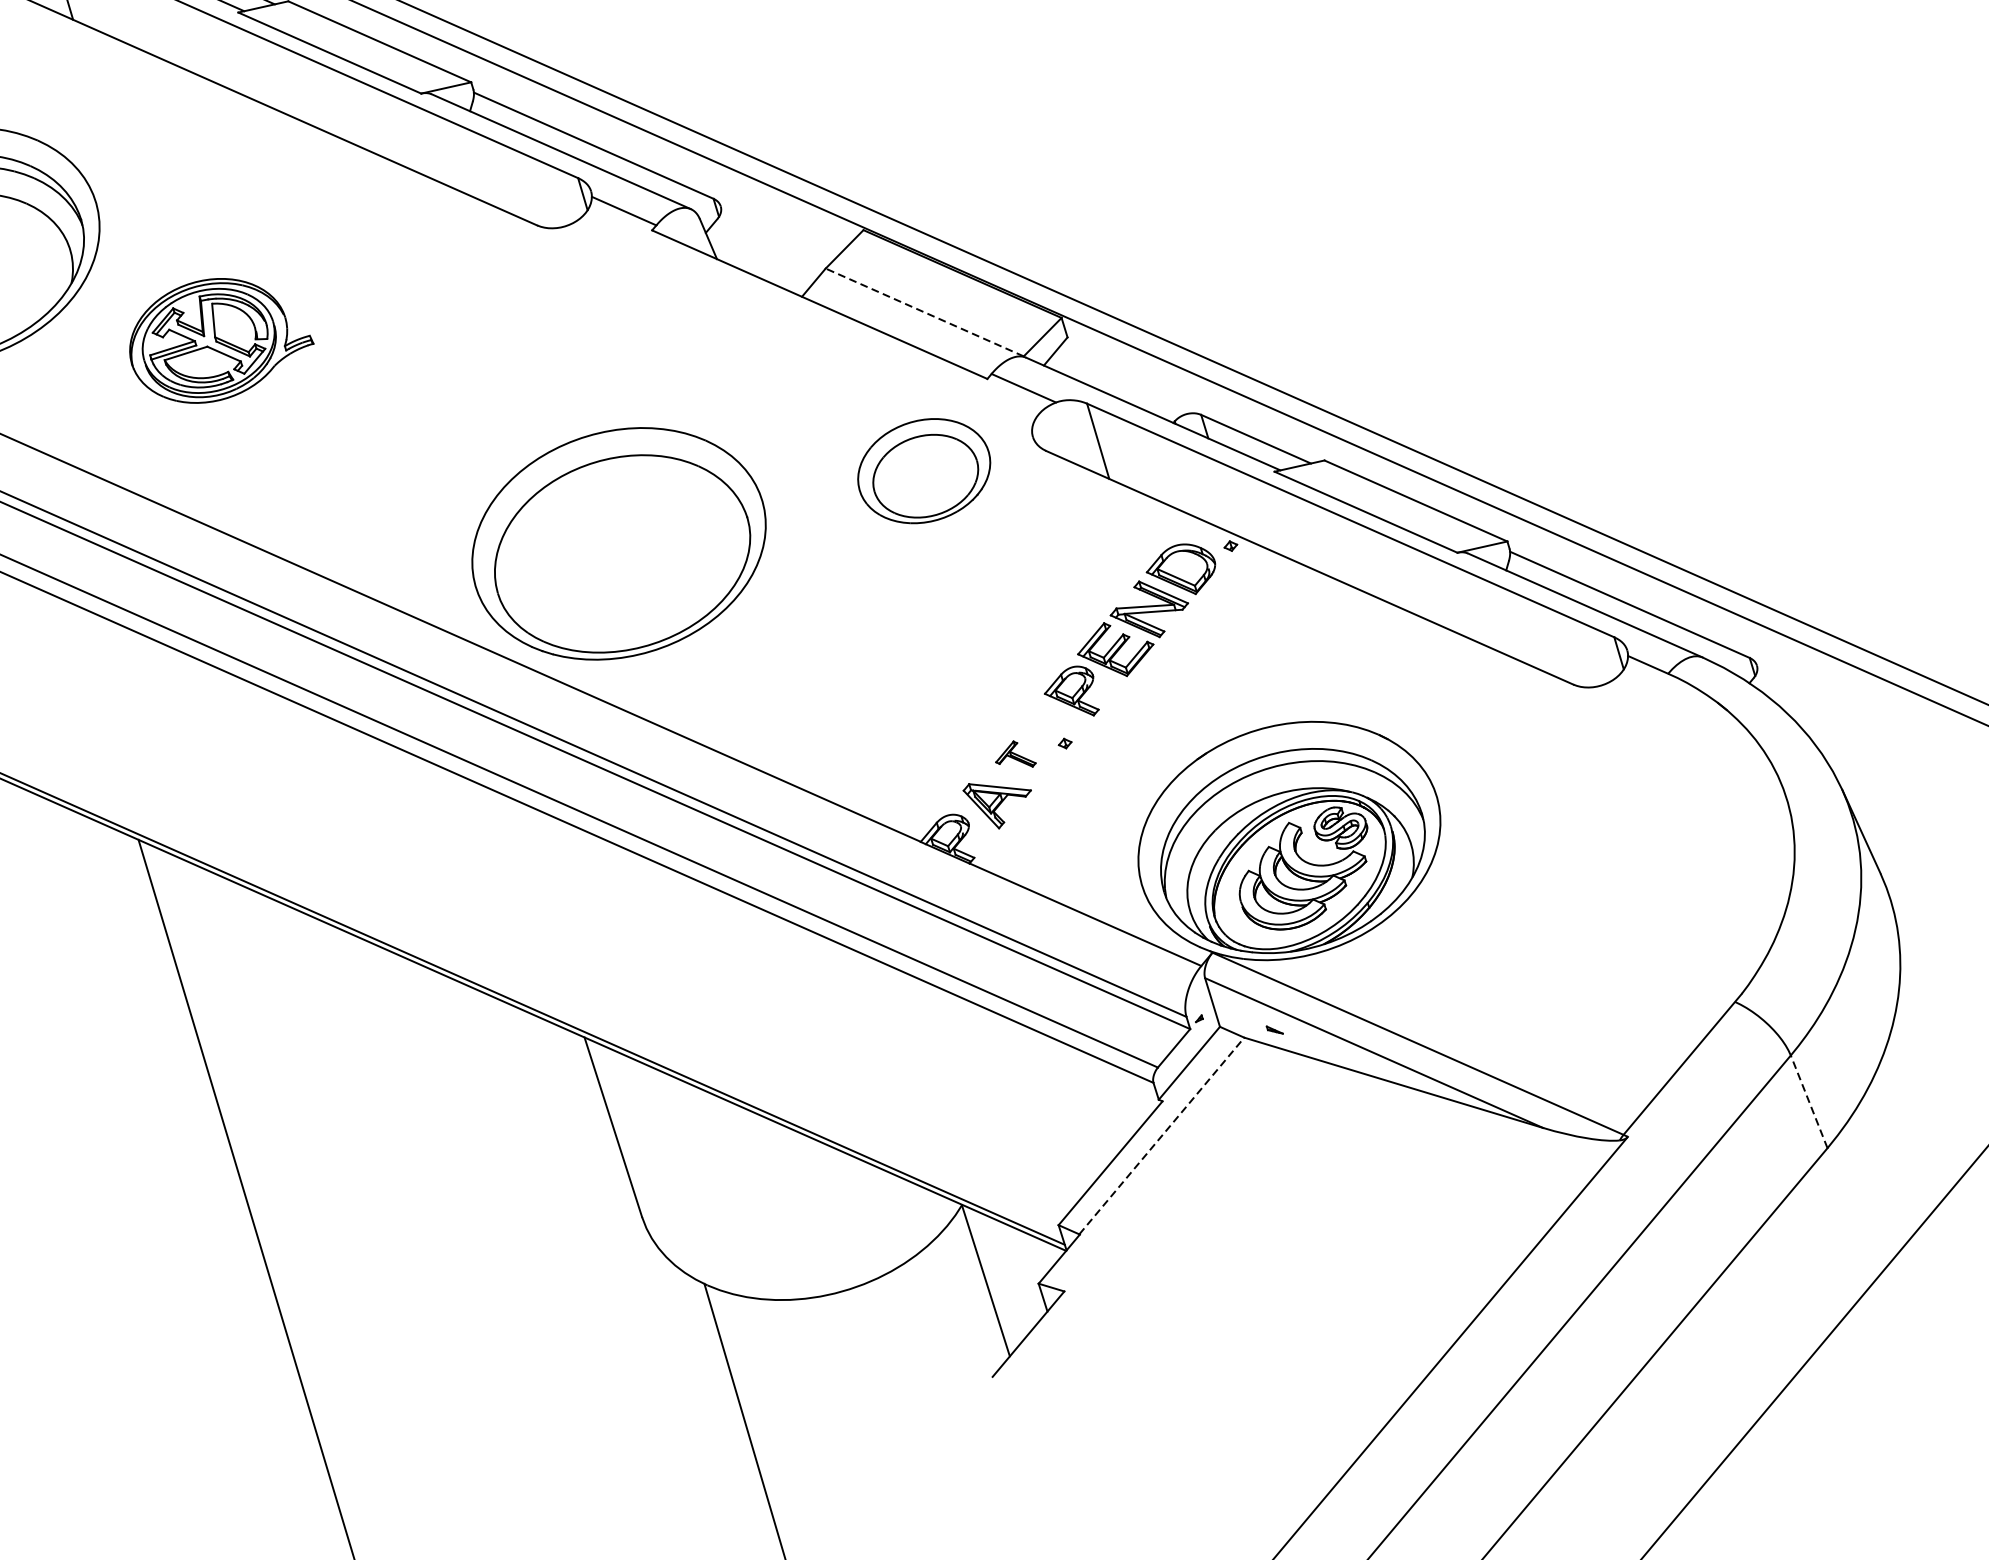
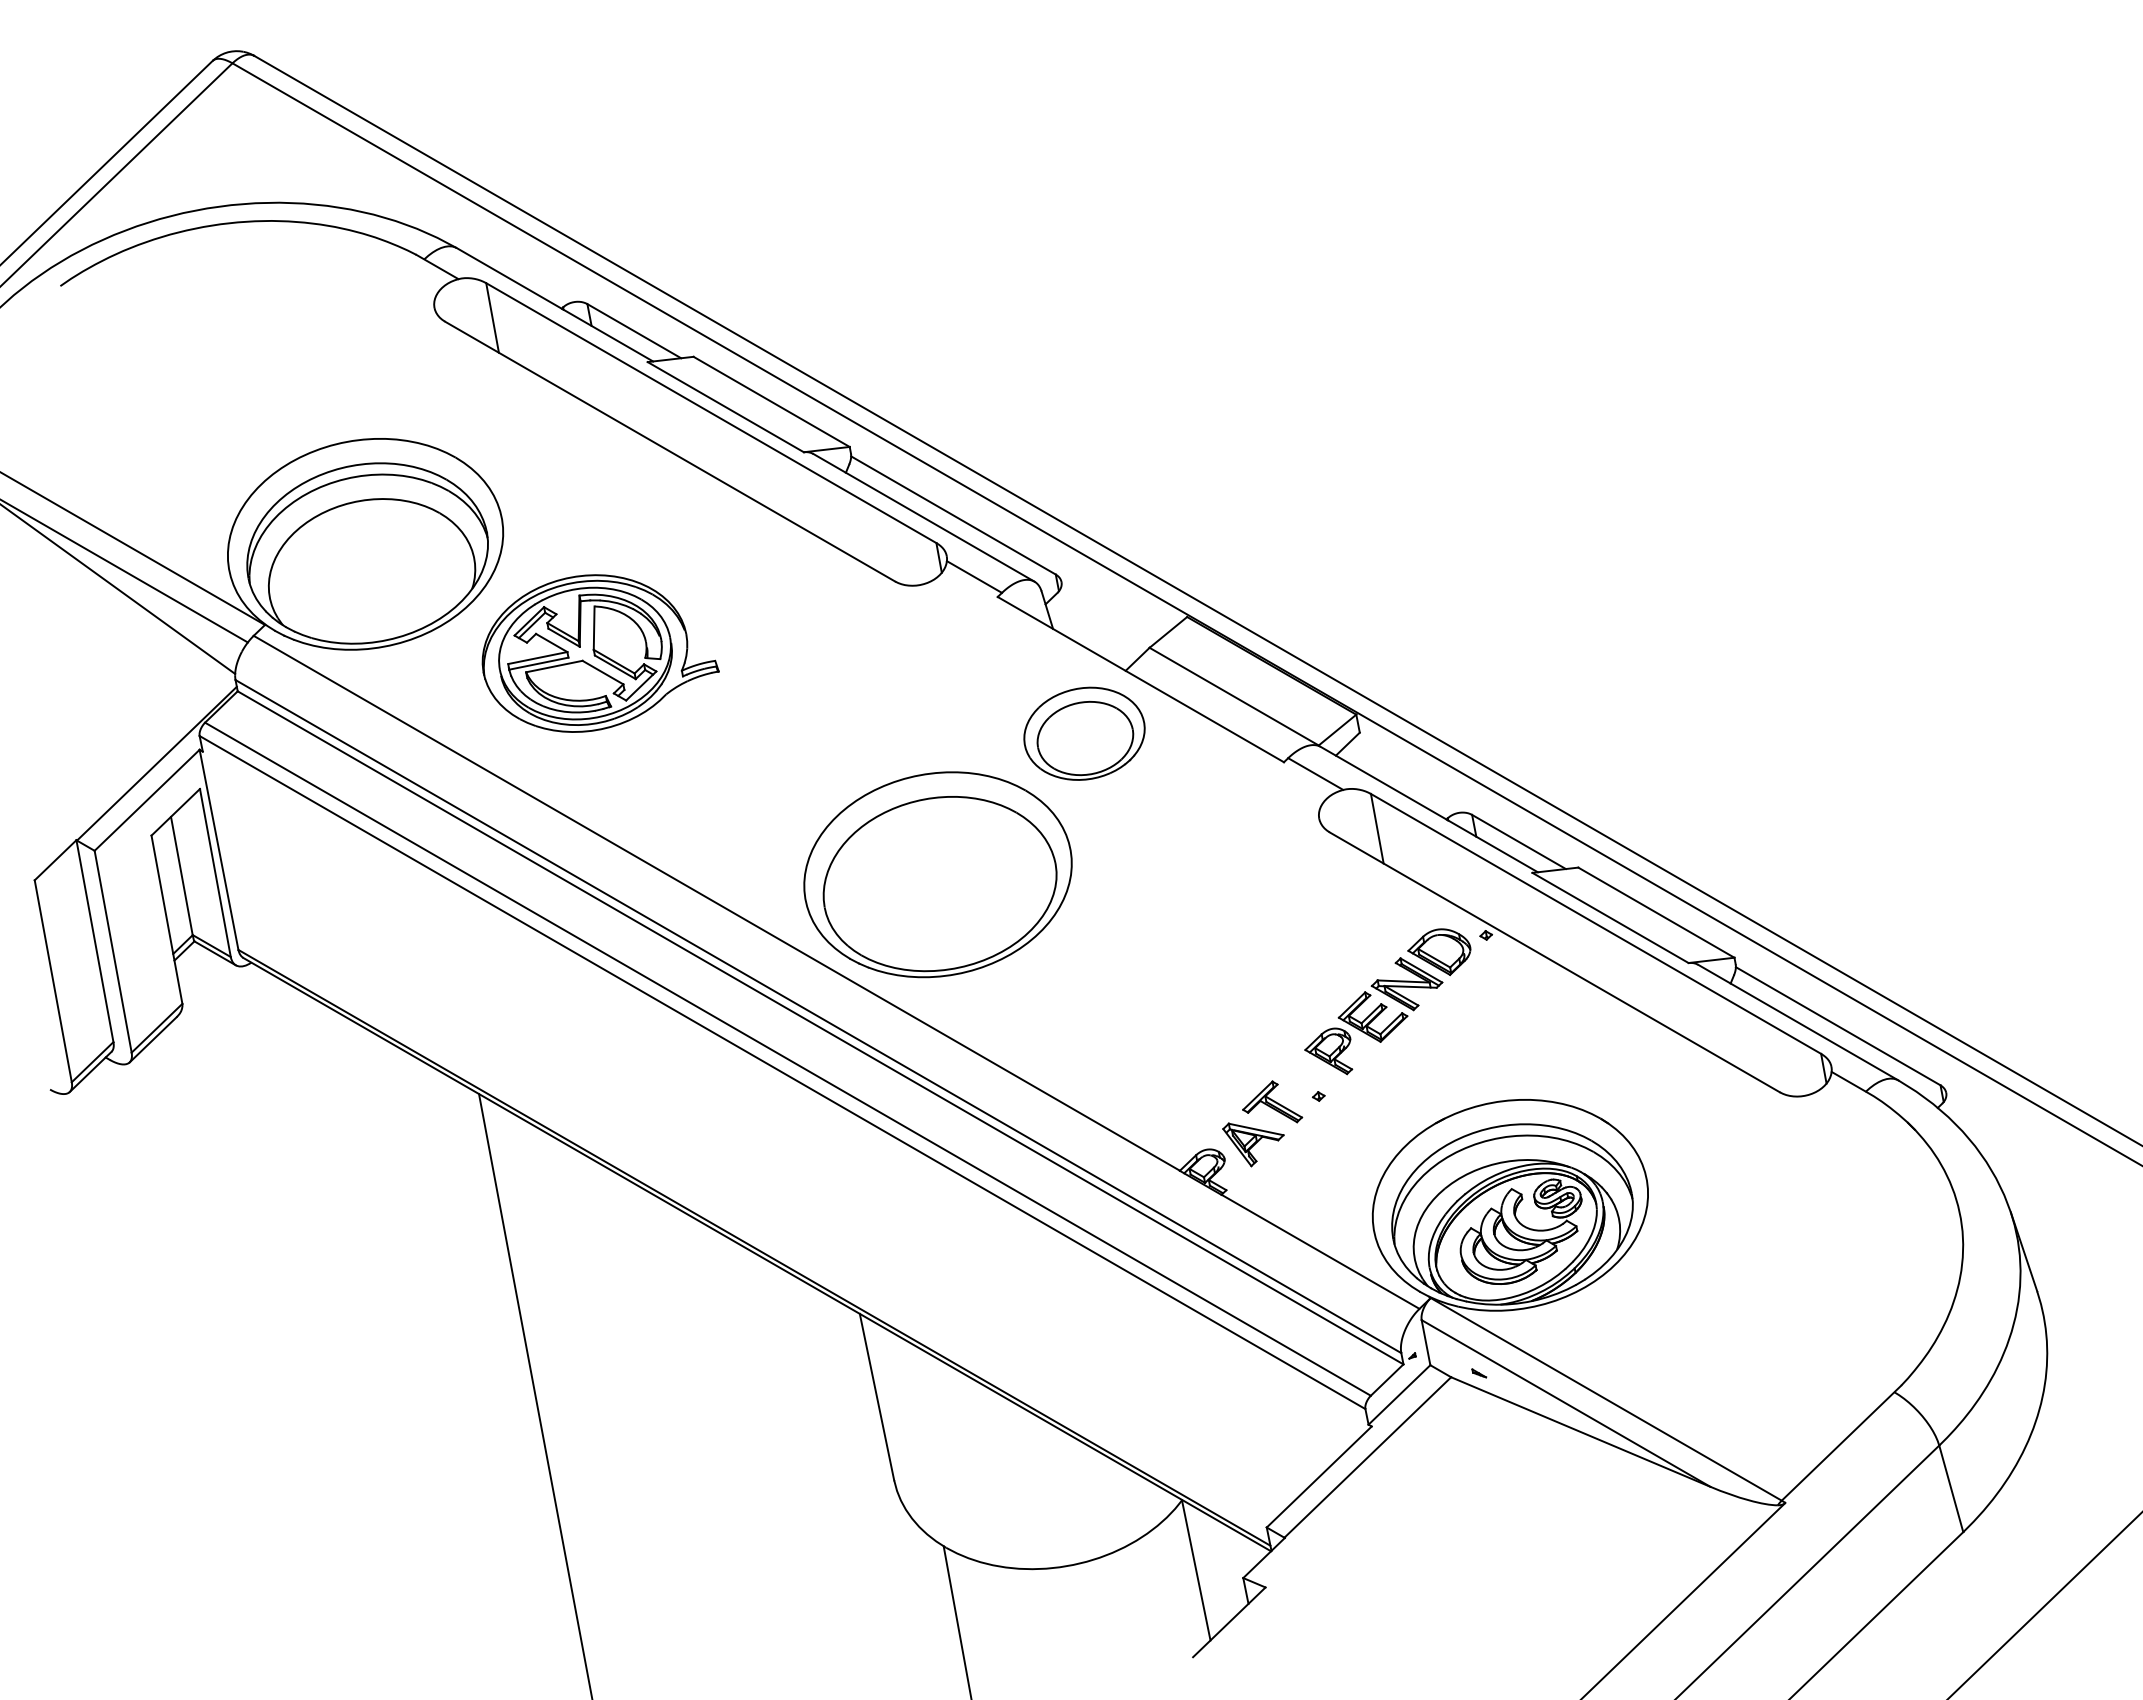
line: (925, 312) -> (1234, 696), dashed -> solid
part: (220, 339) -> (600, 653), size x1.43
part: (924, 470) -> (1084, 733), moved
part: (1014, 754) -> (1272, 1101), size x1.67
line: (1809, 1101) -> (1951, 1488), dashed -> solid
line: (1161, 1136) -> (1367, 1457), dashed -> solid

